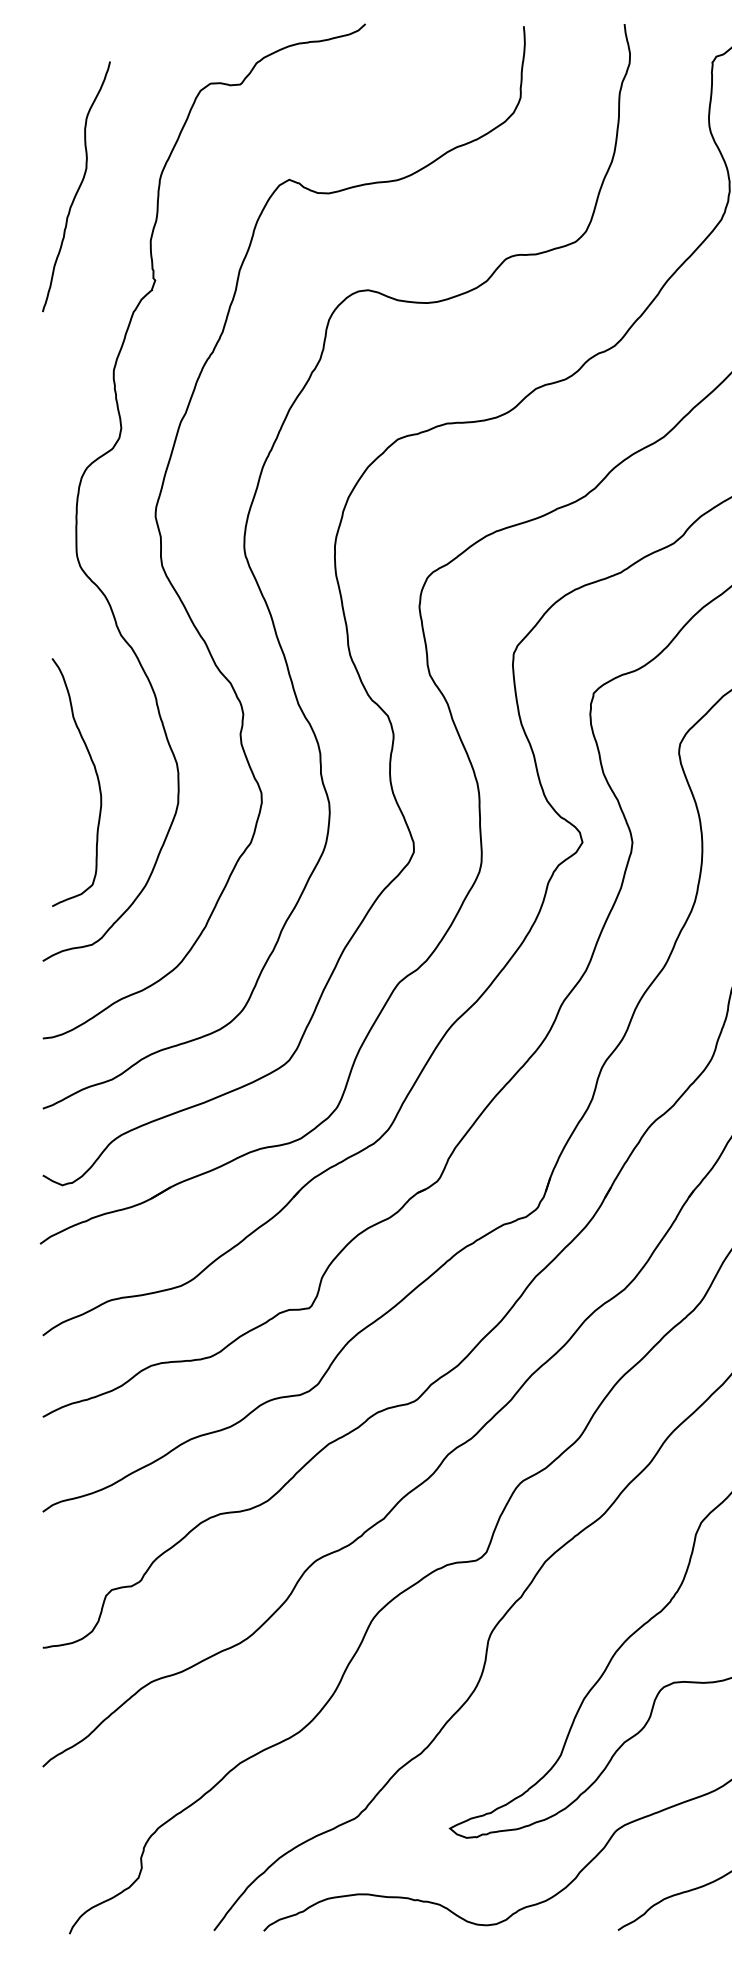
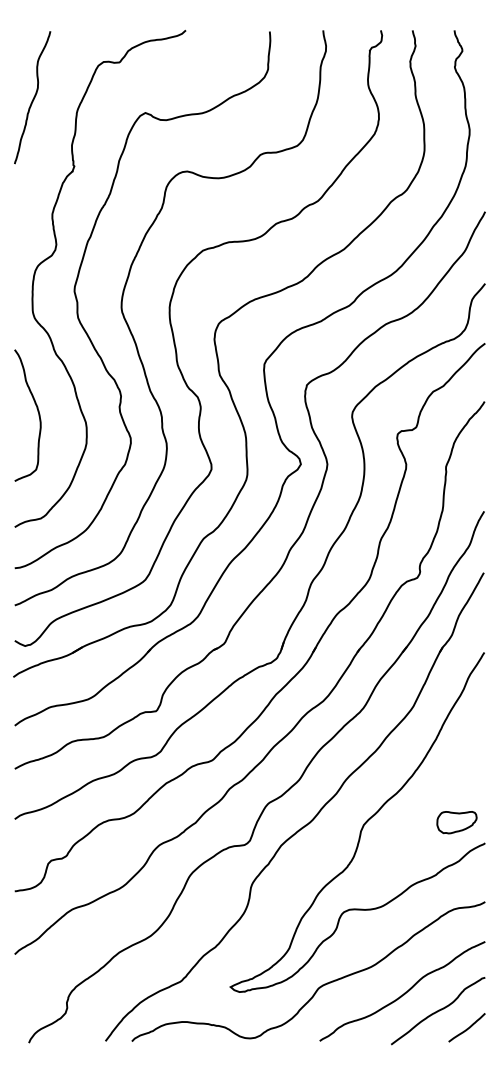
curve: (78, 186) -> (33, 97), moved
curve: (95, 774) -> (37, 411), moved

